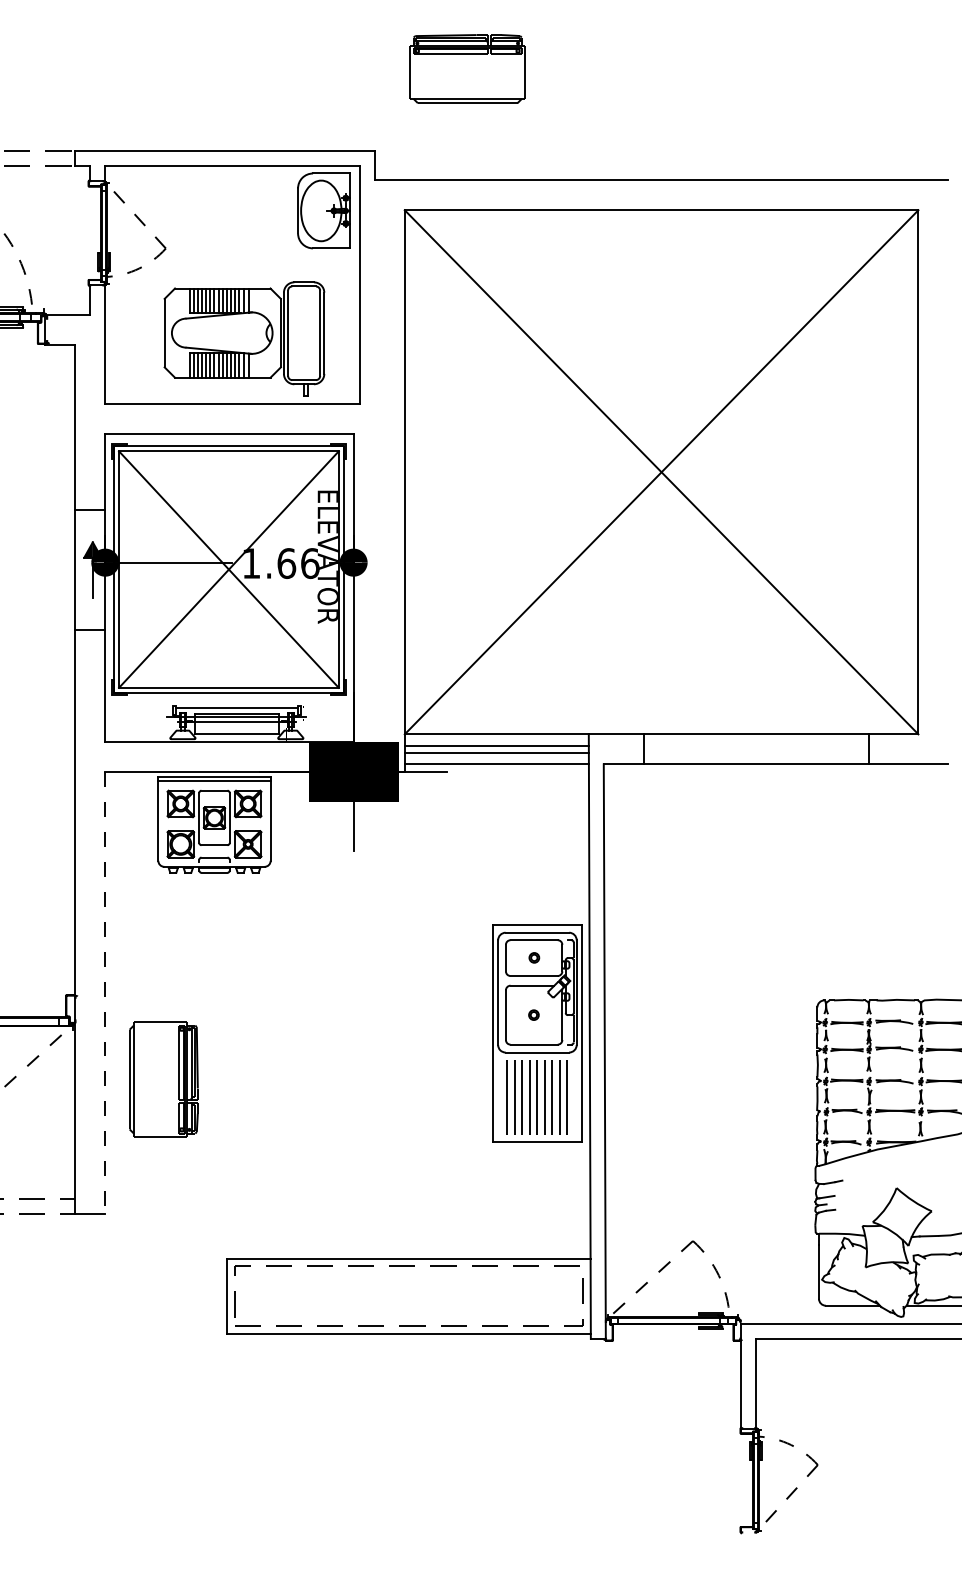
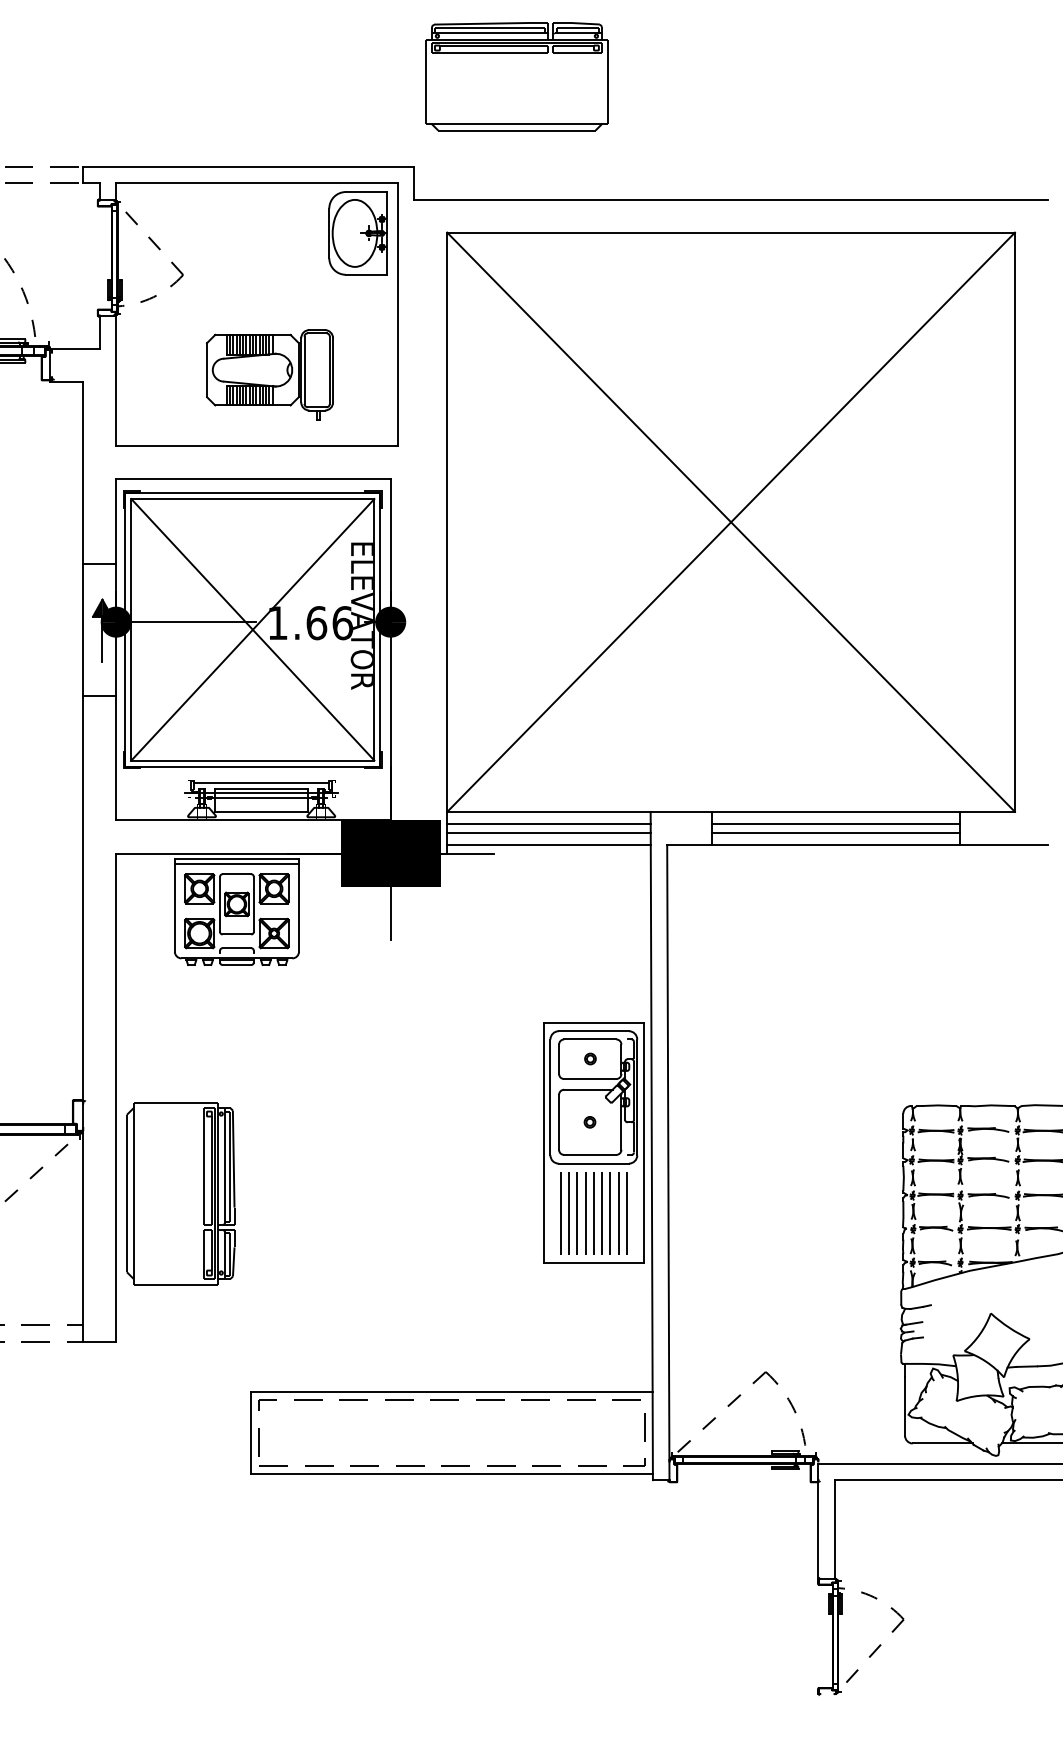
part: (467, 68) -> (516, 75), size x1.43
part: (244, 338) -> (270, 374), size x0.71
line: (756, 745) -> (836, 824), added
line: (756, 753) -> (836, 833), added
line: (105, 992) -> (116, 1097), dashed -> solid
part: (163, 1079) -> (180, 1193), size x1.43

